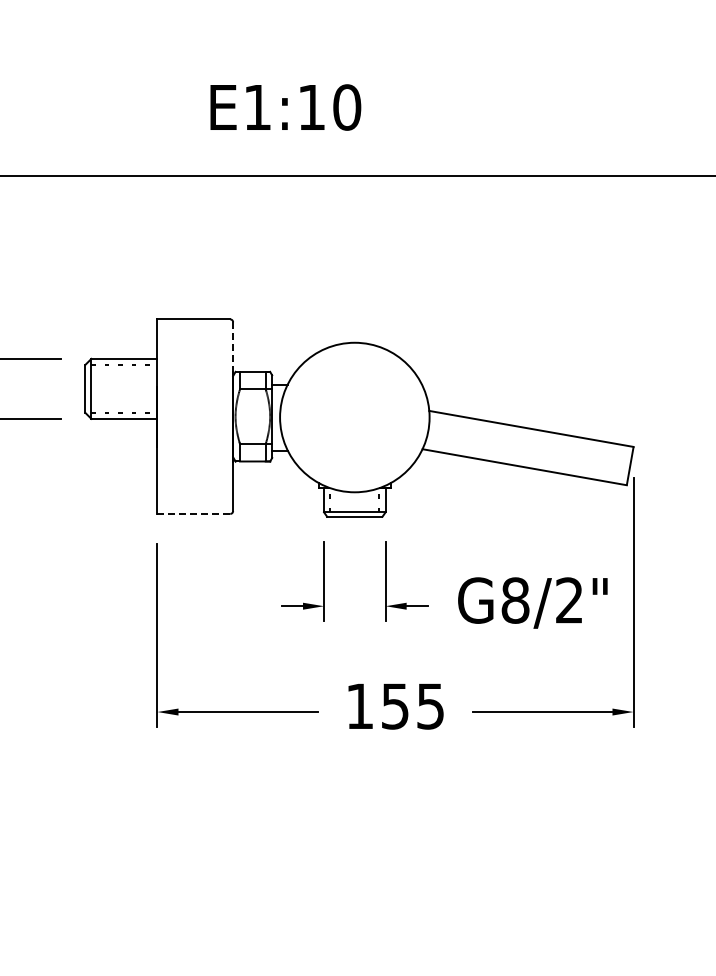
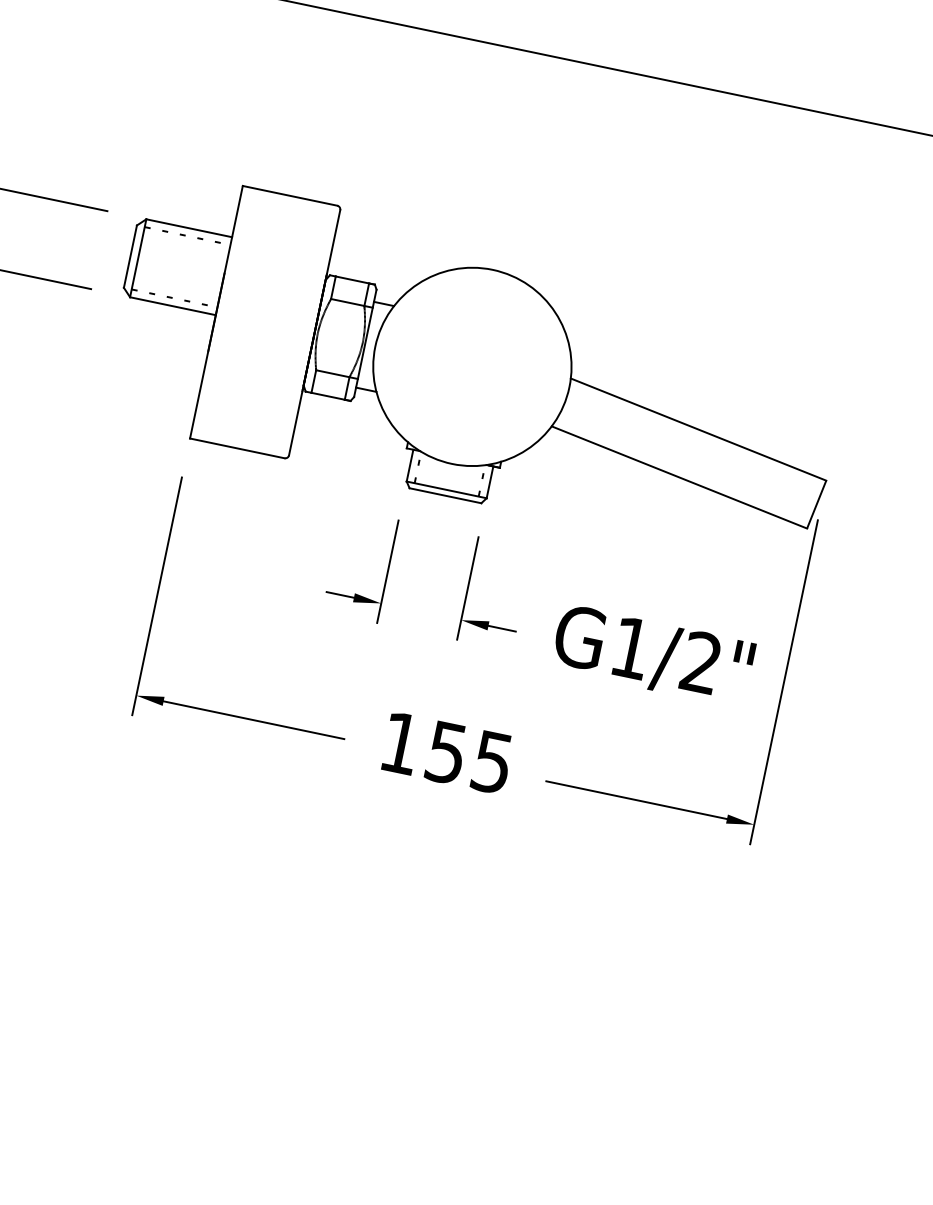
line: (233, 347) -> (333, 243), dashed -> solid
line: (194, 513) -> (238, 447), dashed -> solid
text: (515, 600) -> (631, 647), G8/2" -> G1/2"

